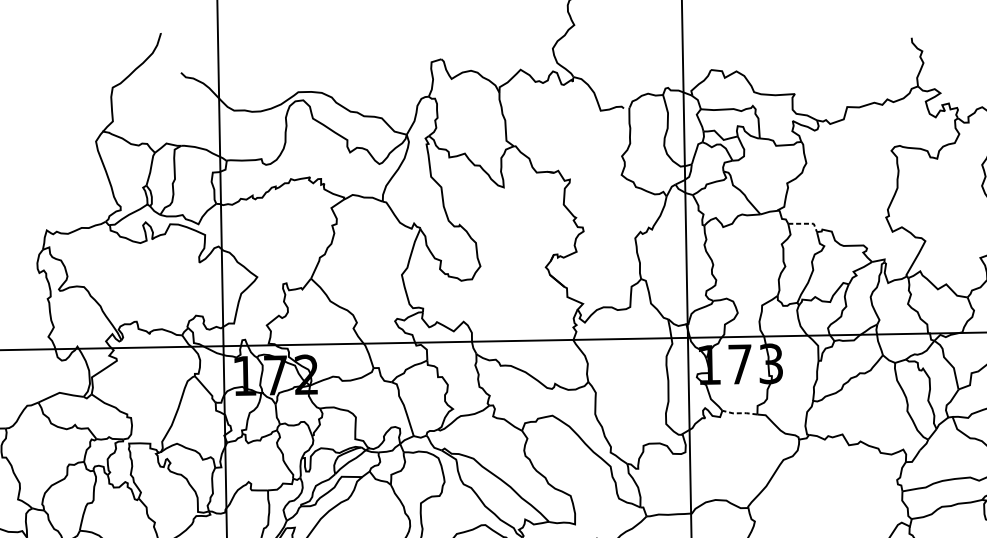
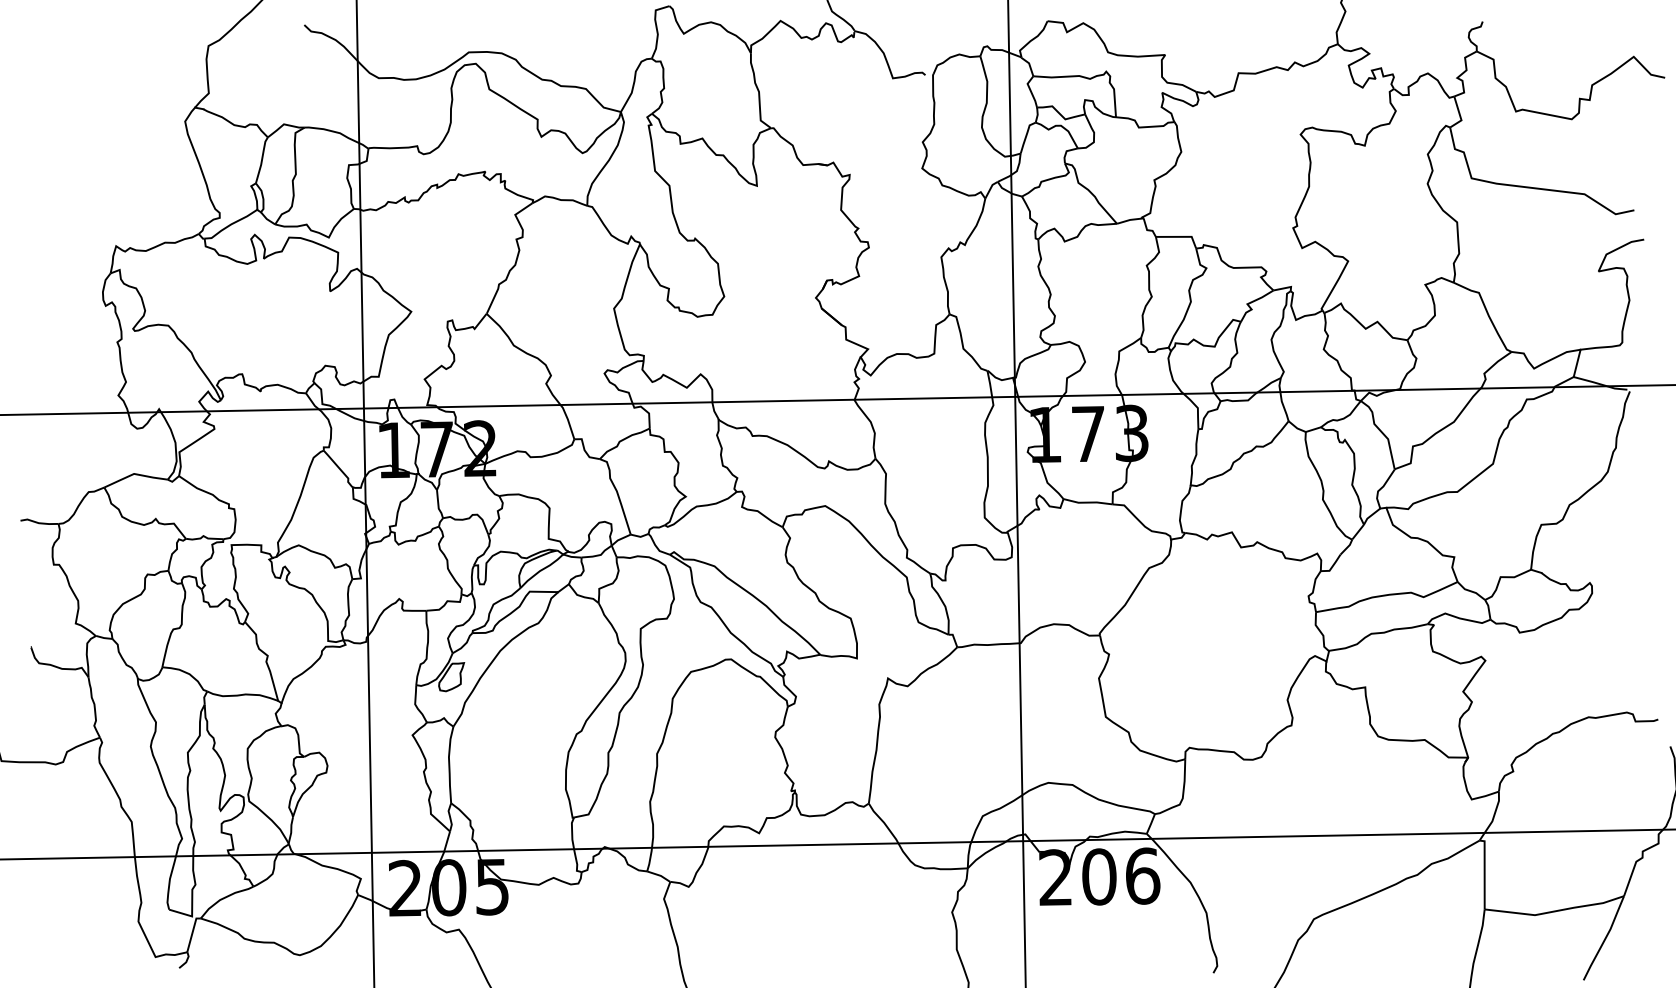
line: (805, 223) -> (1180, 236), dashed -> solid
line: (739, 413) -> (1087, 502), dashed -> solid

